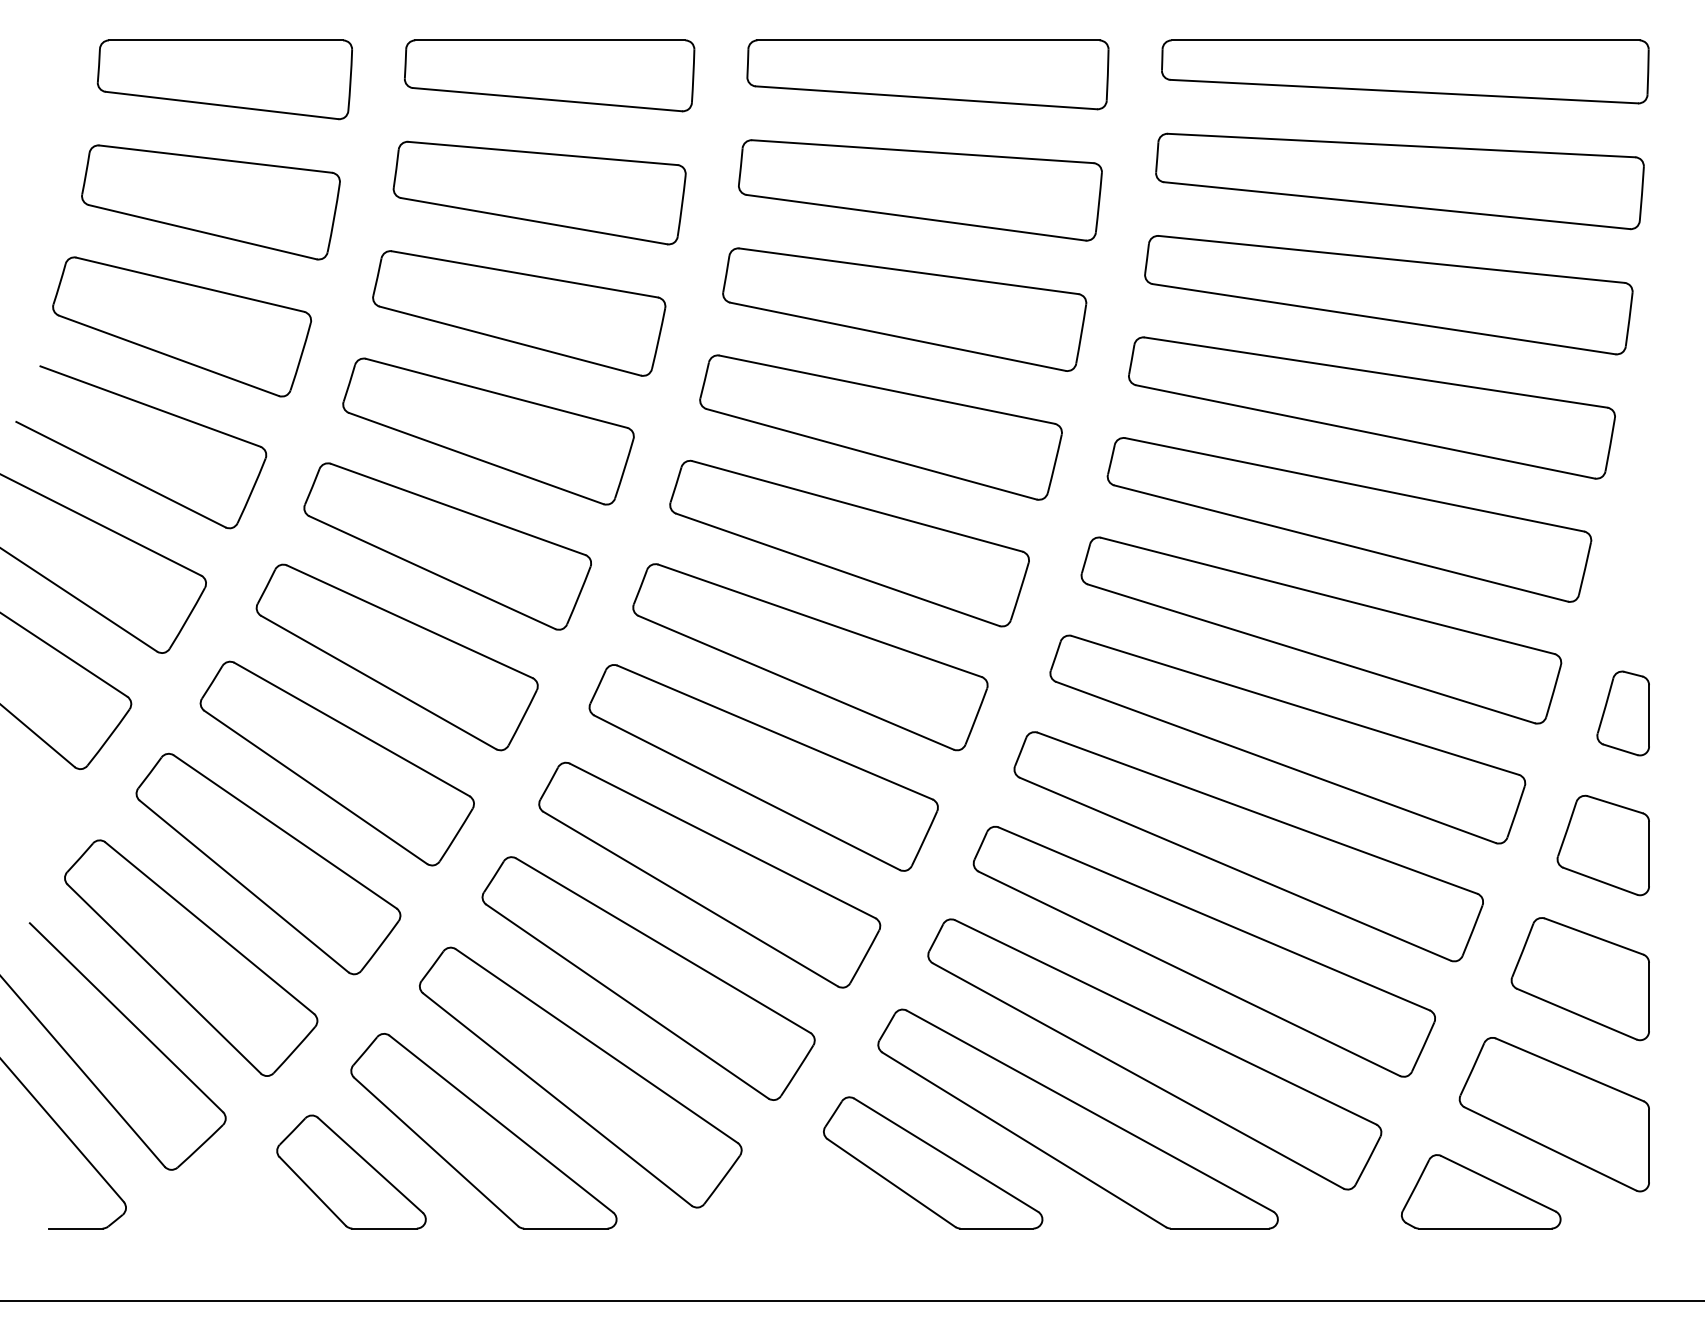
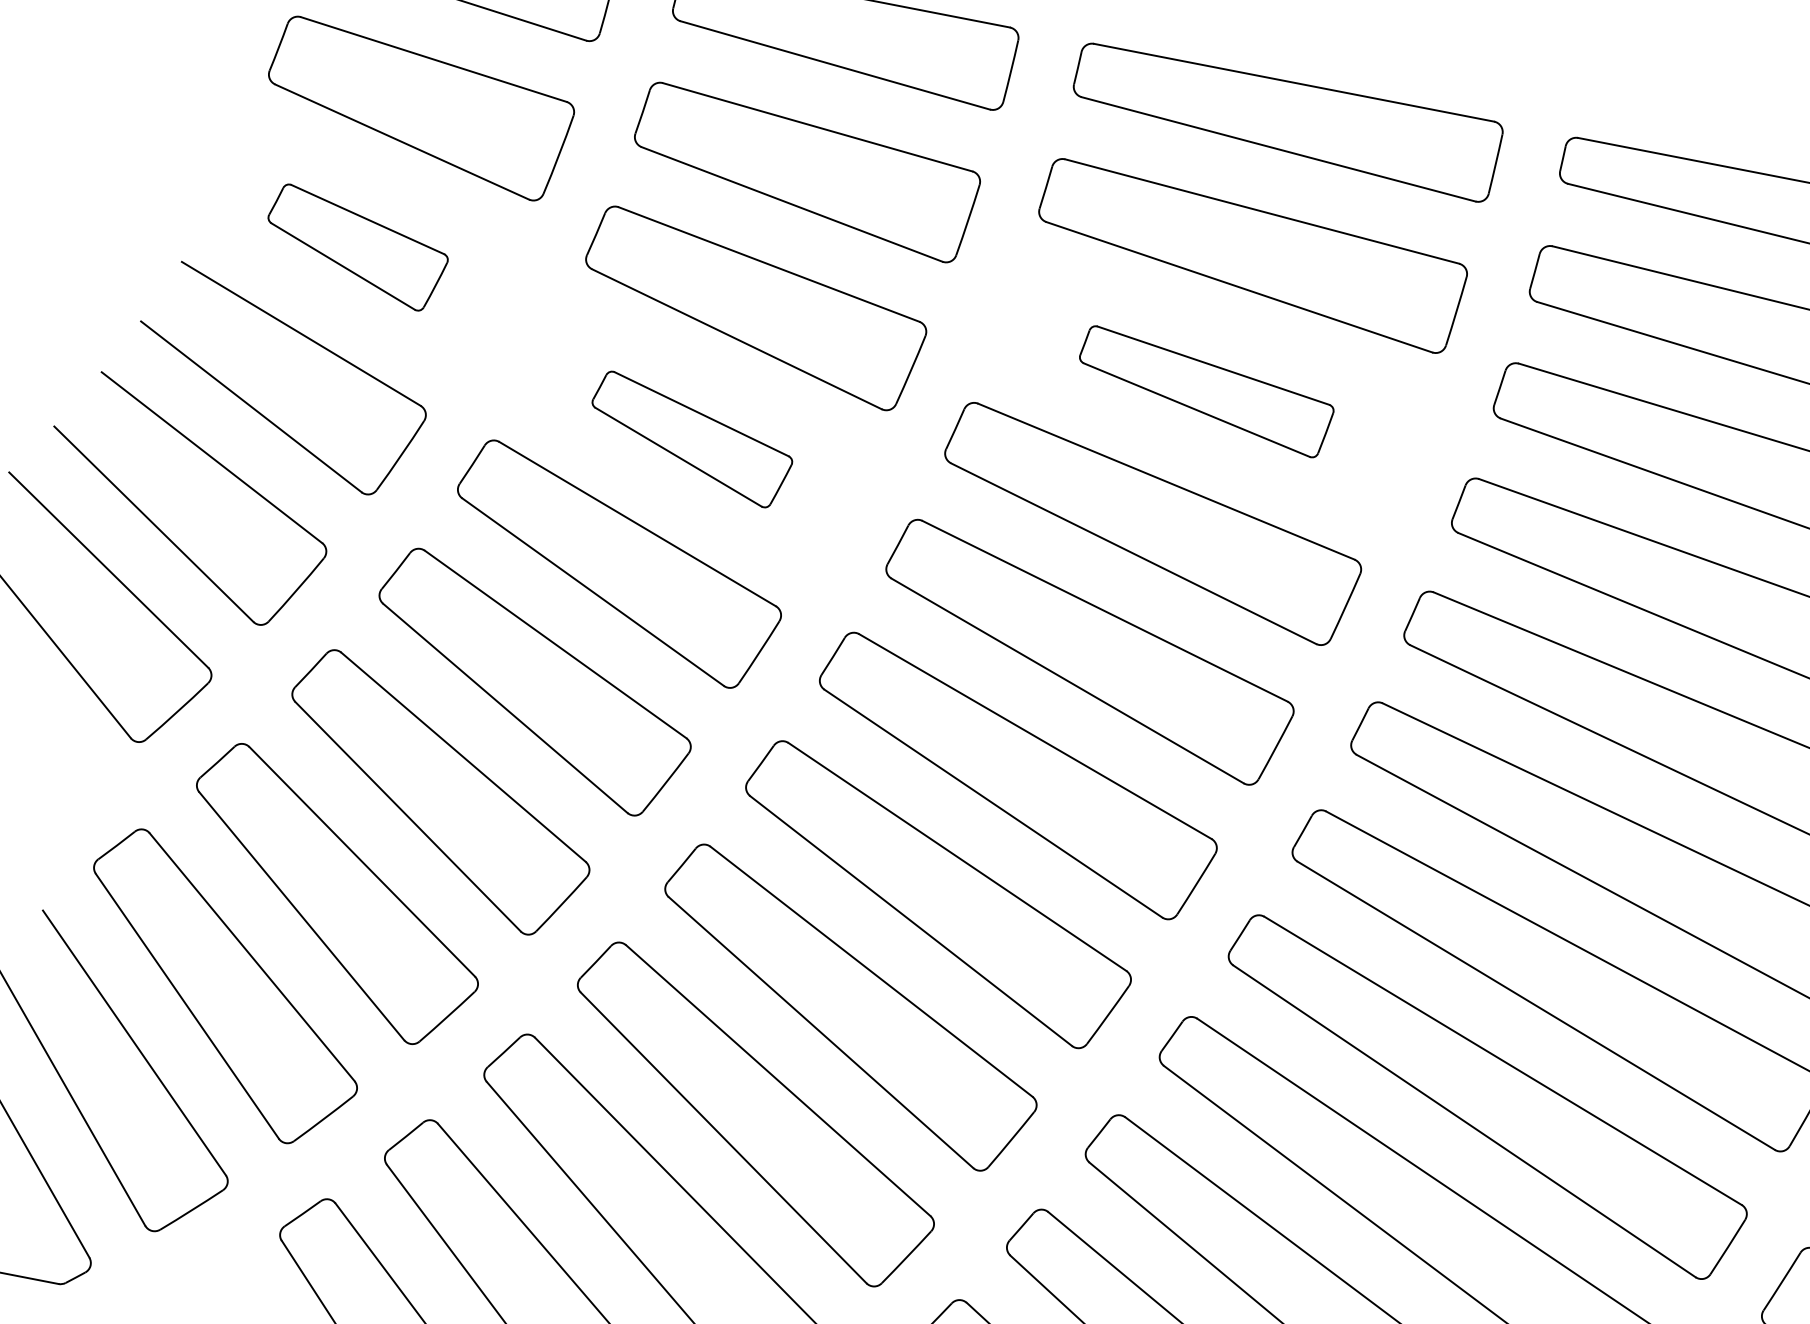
part: (904, 309) -> (1204, 391), size x0.6
part: (181, 326) -> (355, 247), size x0.6
part: (488, 431) -> (690, 439), size x0.6

